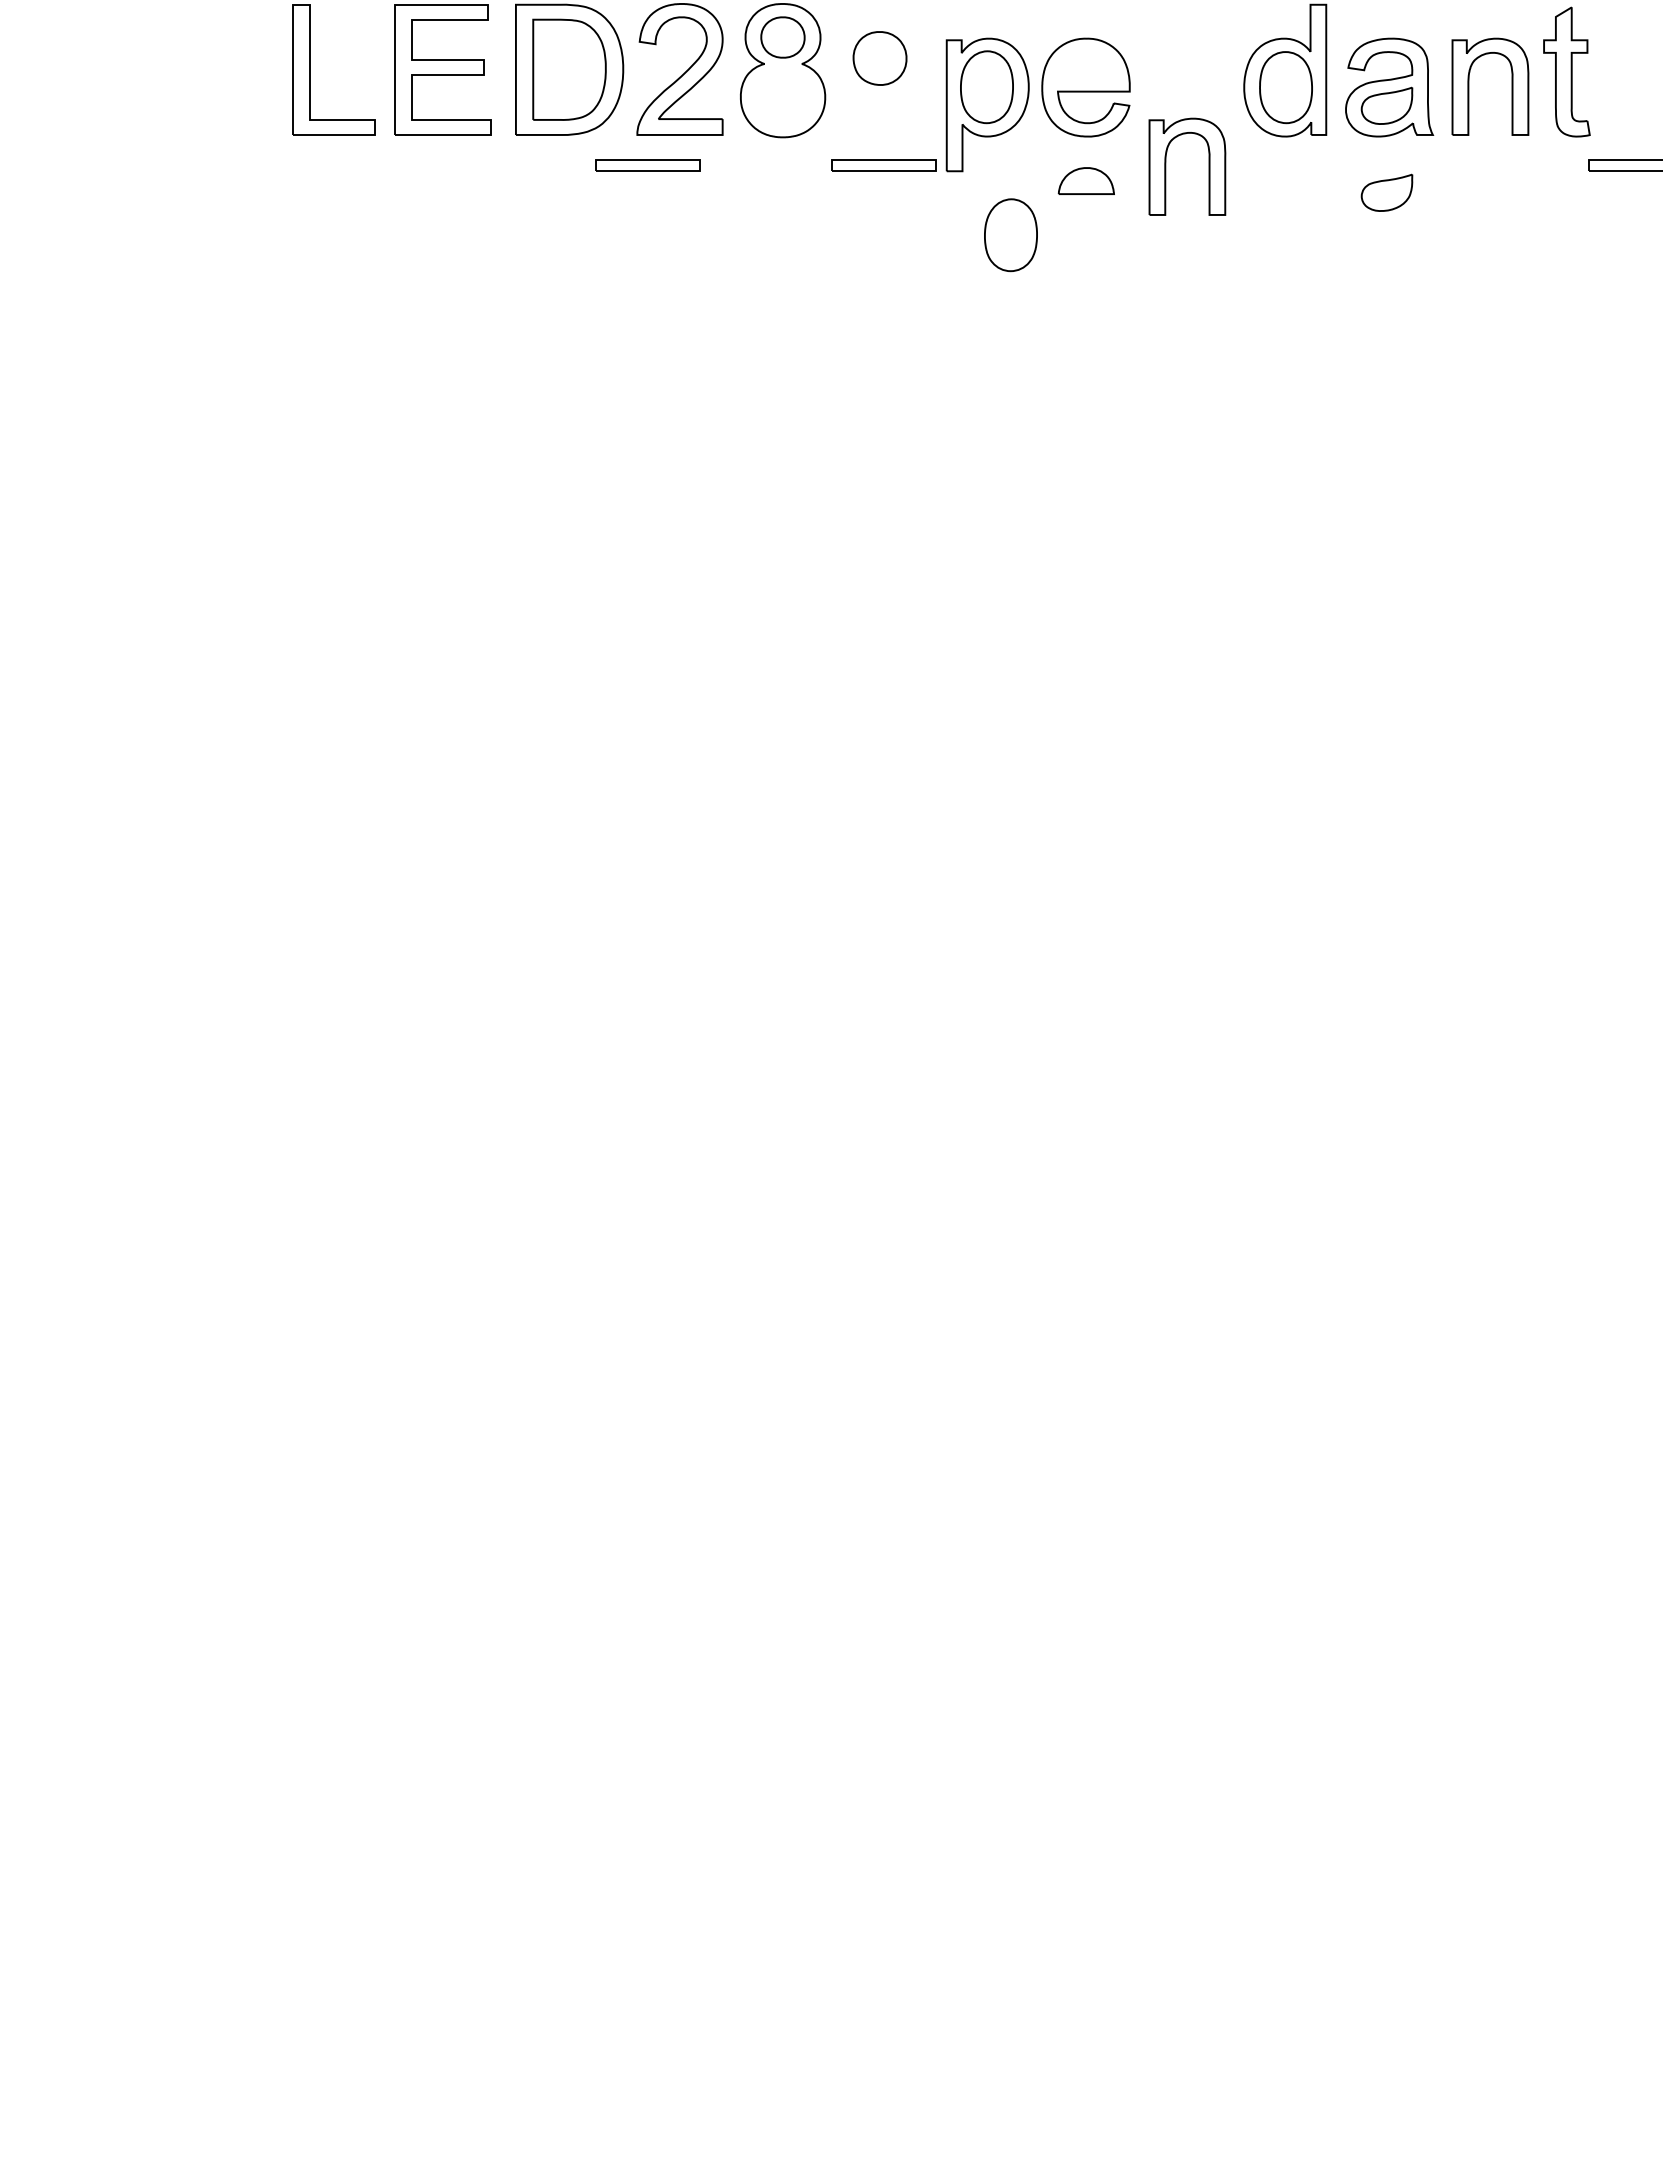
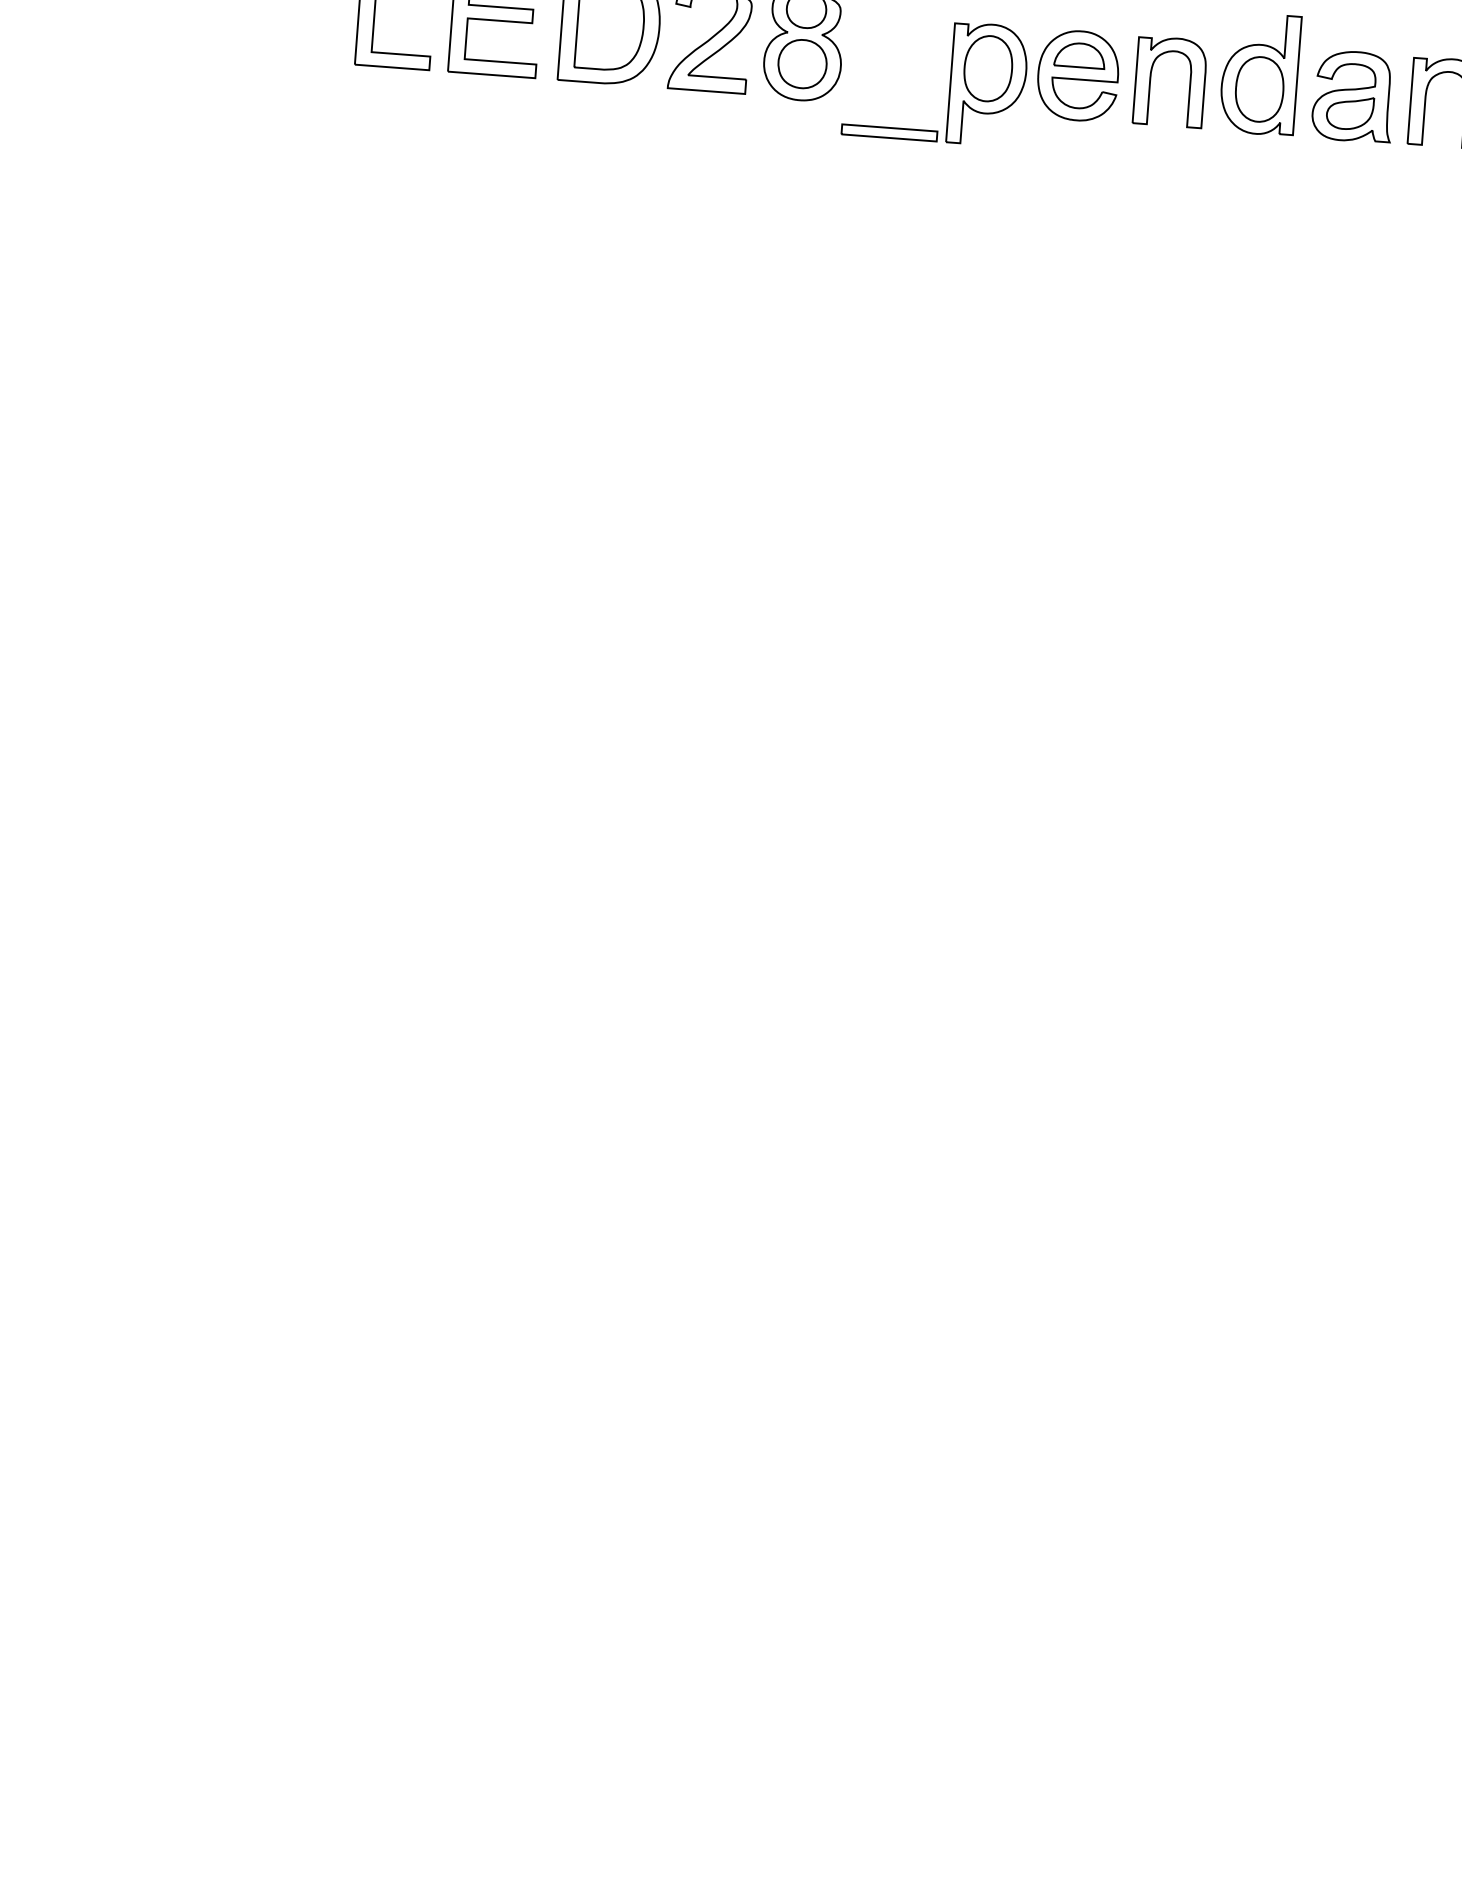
part: (879, 58) -> (802, 64), moved
part: (647, 165) -> (674, 116), removed
part: (1166, 166) -> (1151, 80), moved
part: (1085, 180) -> (1079, 54), moved
part: (1386, 192) -> (1343, 191), removed
part: (1010, 235) -> (999, 204), removed

